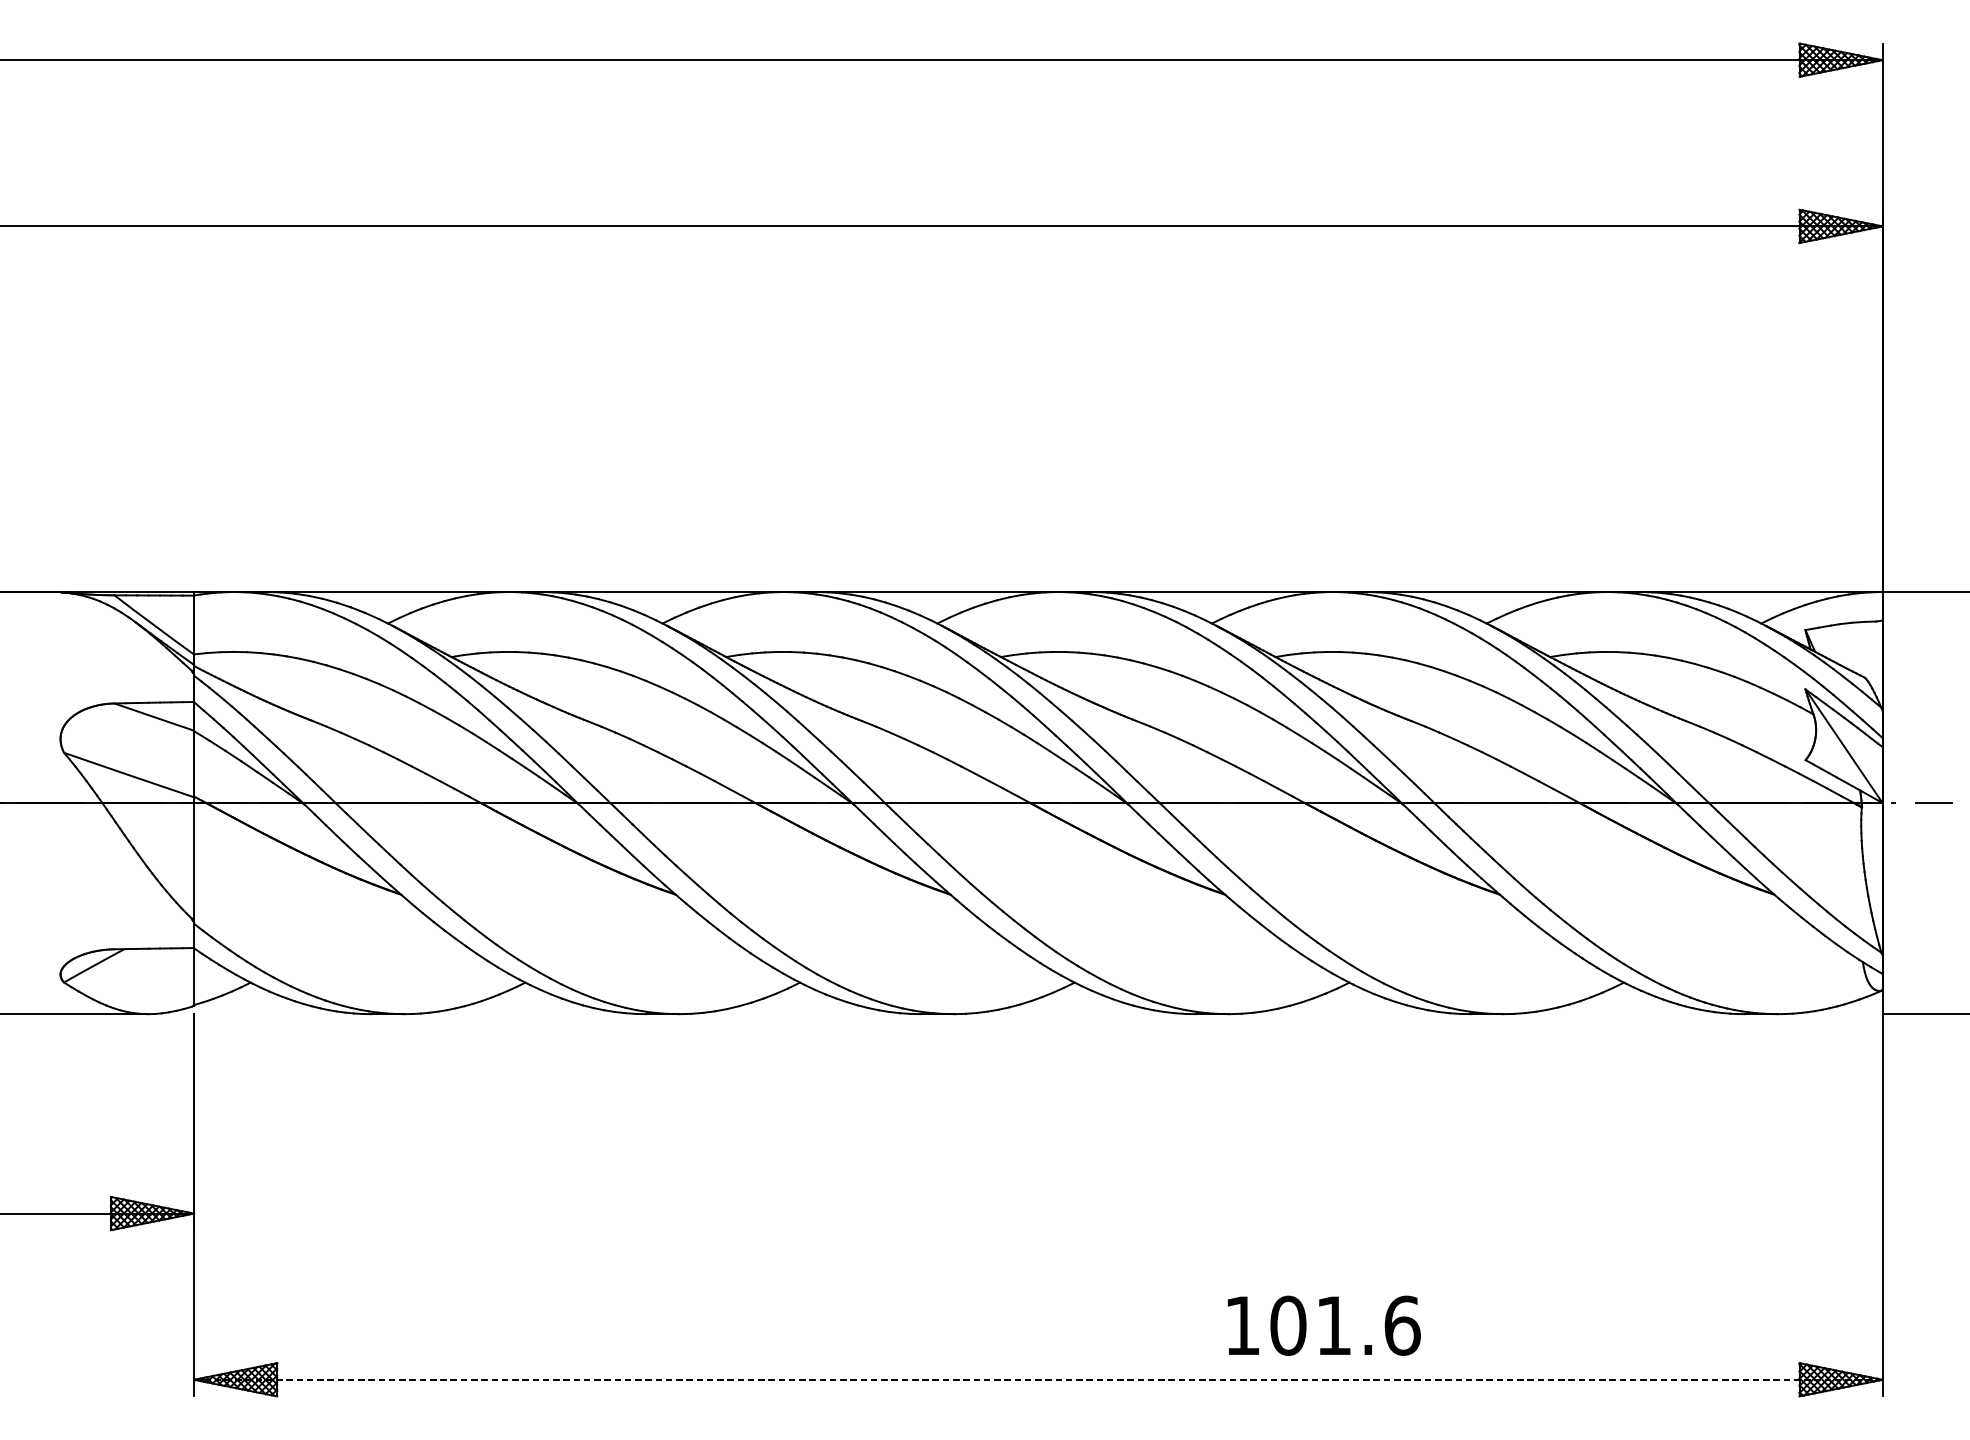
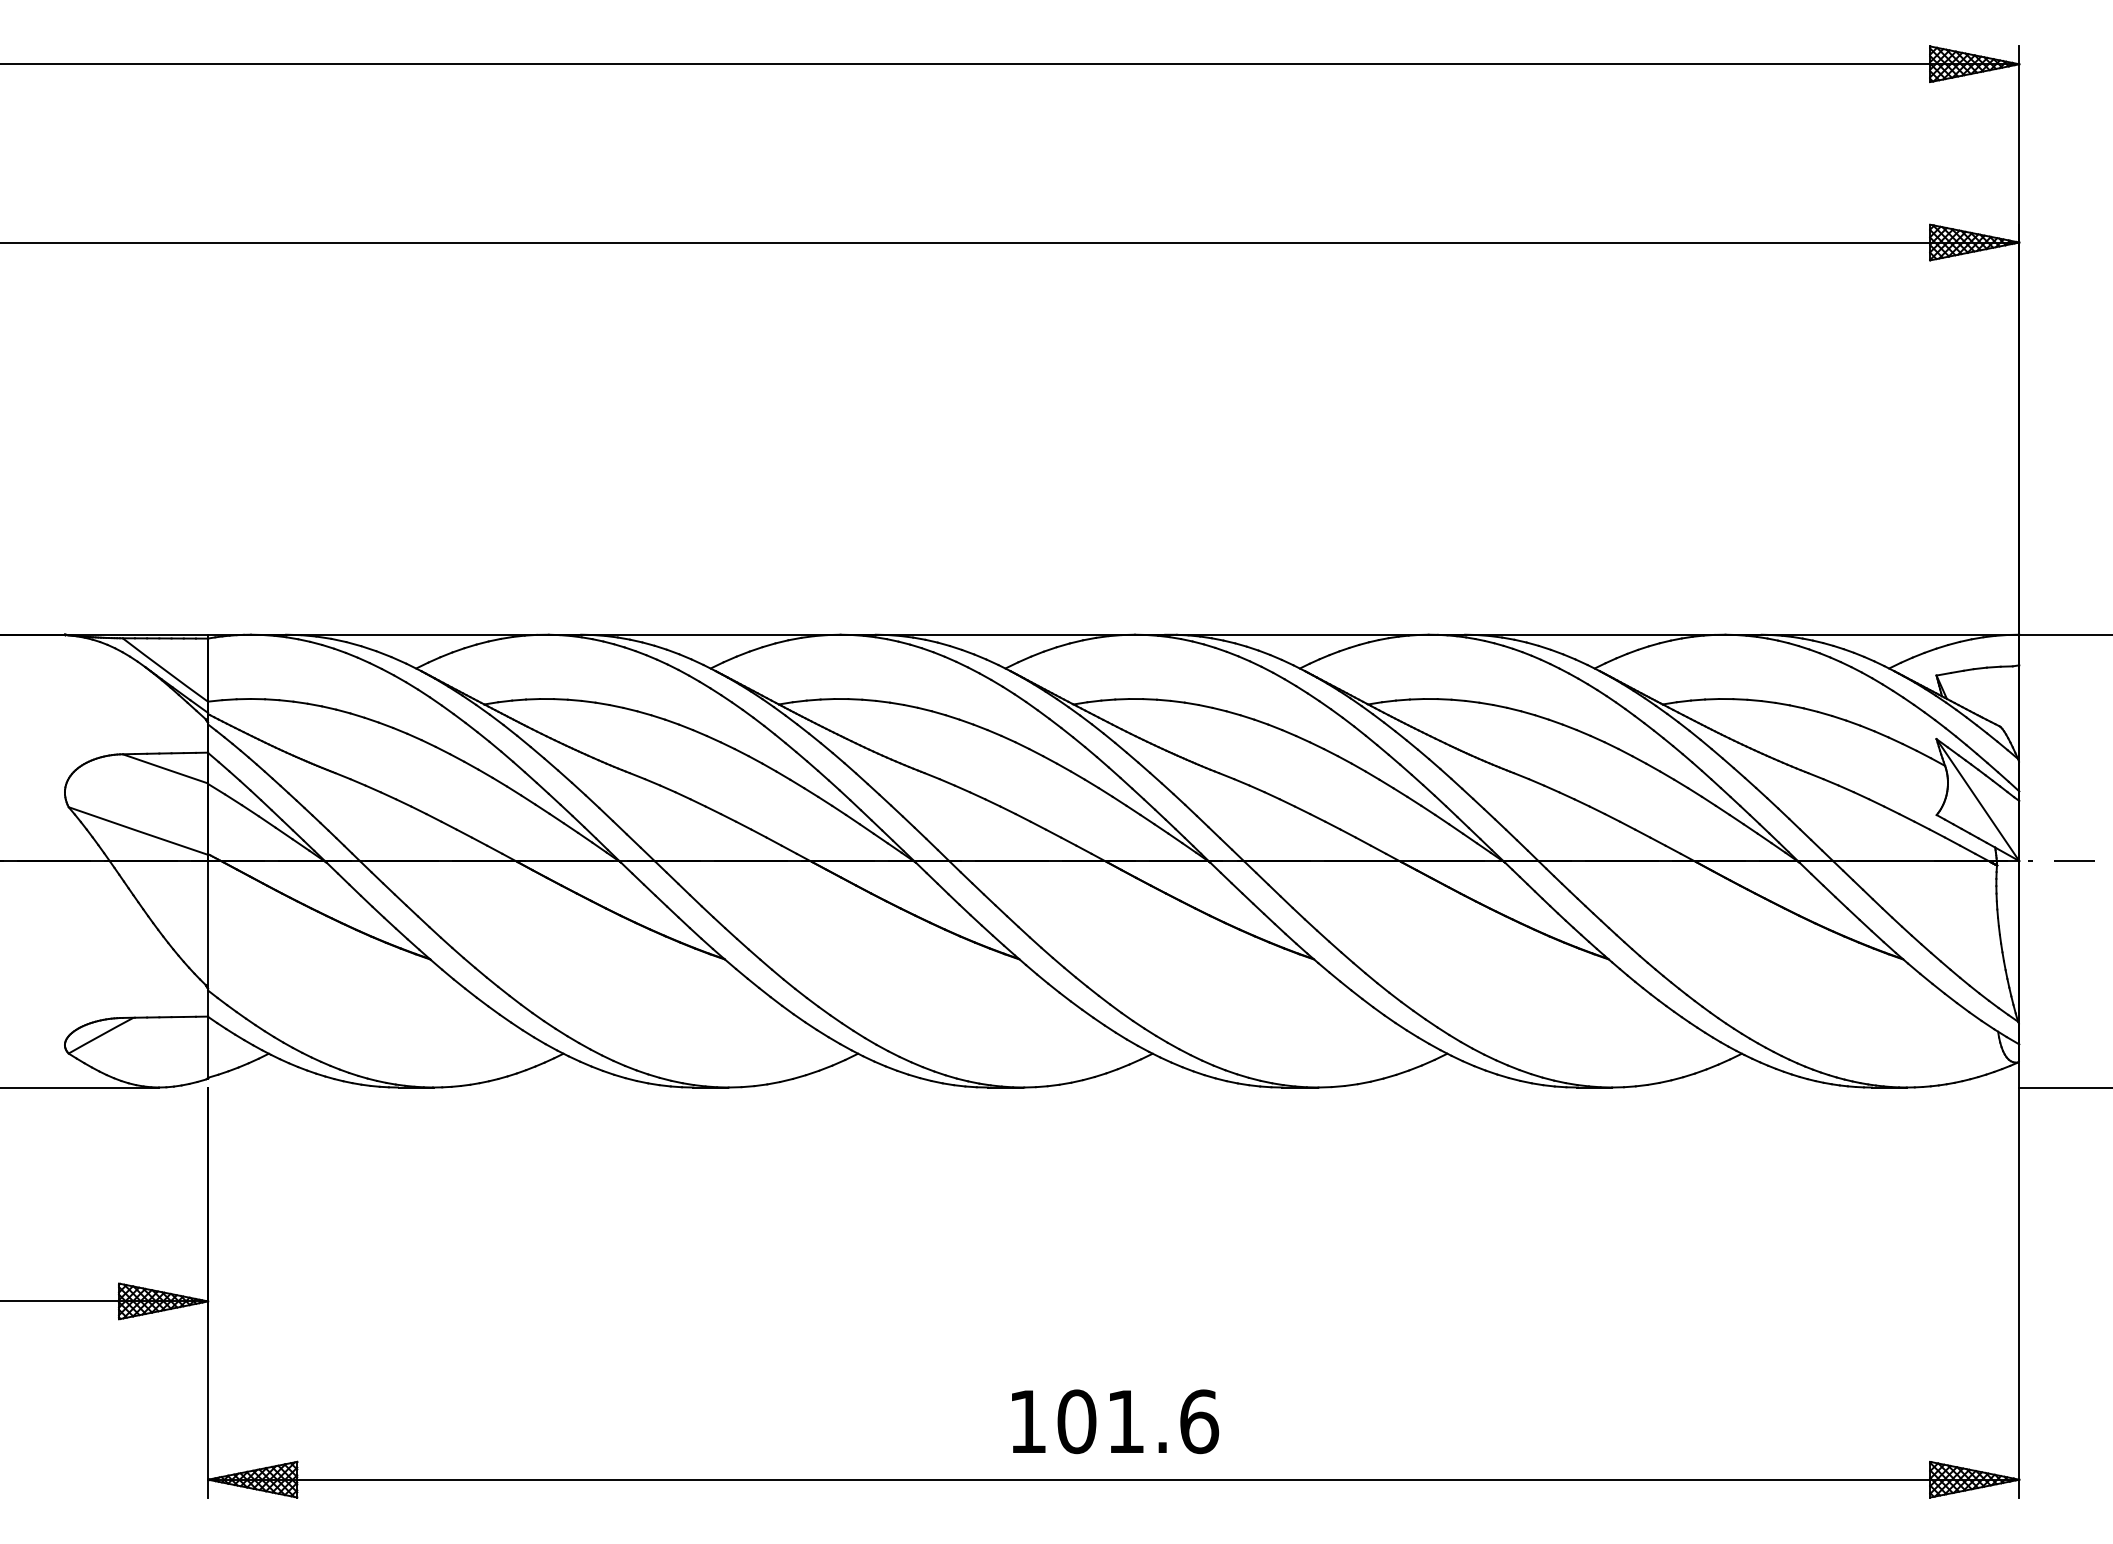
text: (1324, 1325) -> (1115, 1421), moved
line: (1038, 1379) -> (1113, 1479), dashed -> solid

